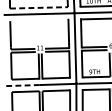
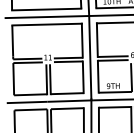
line: (38, 7) -> (46, 9), dashed -> solid
line: (38, 20) -> (46, 24), added
line: (22, 85) -> (27, 102), dashed -> solid

